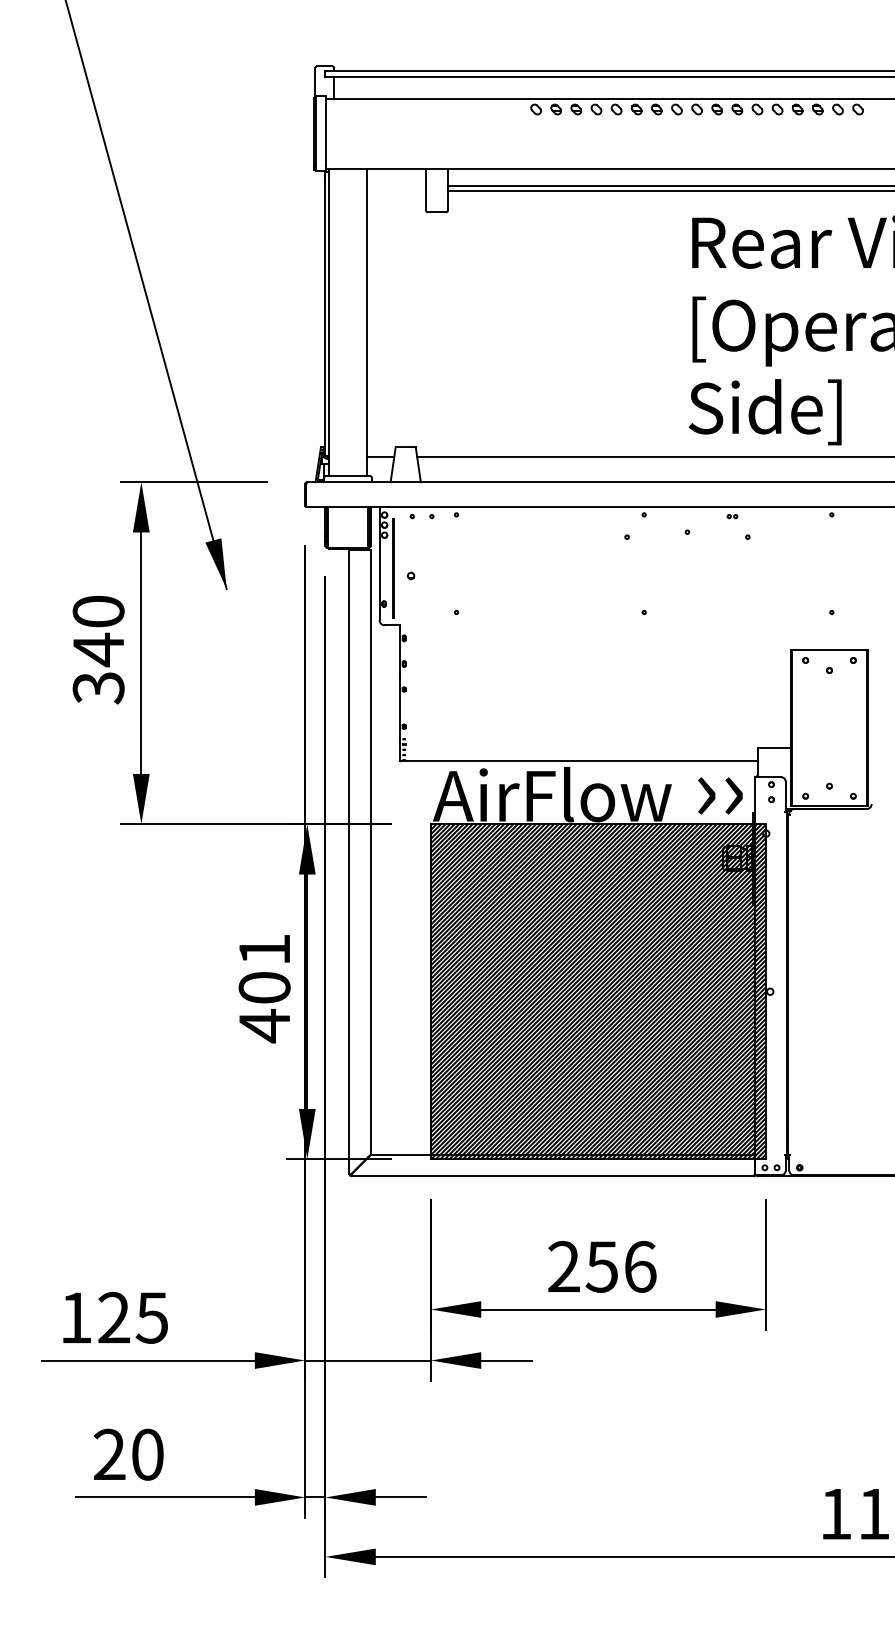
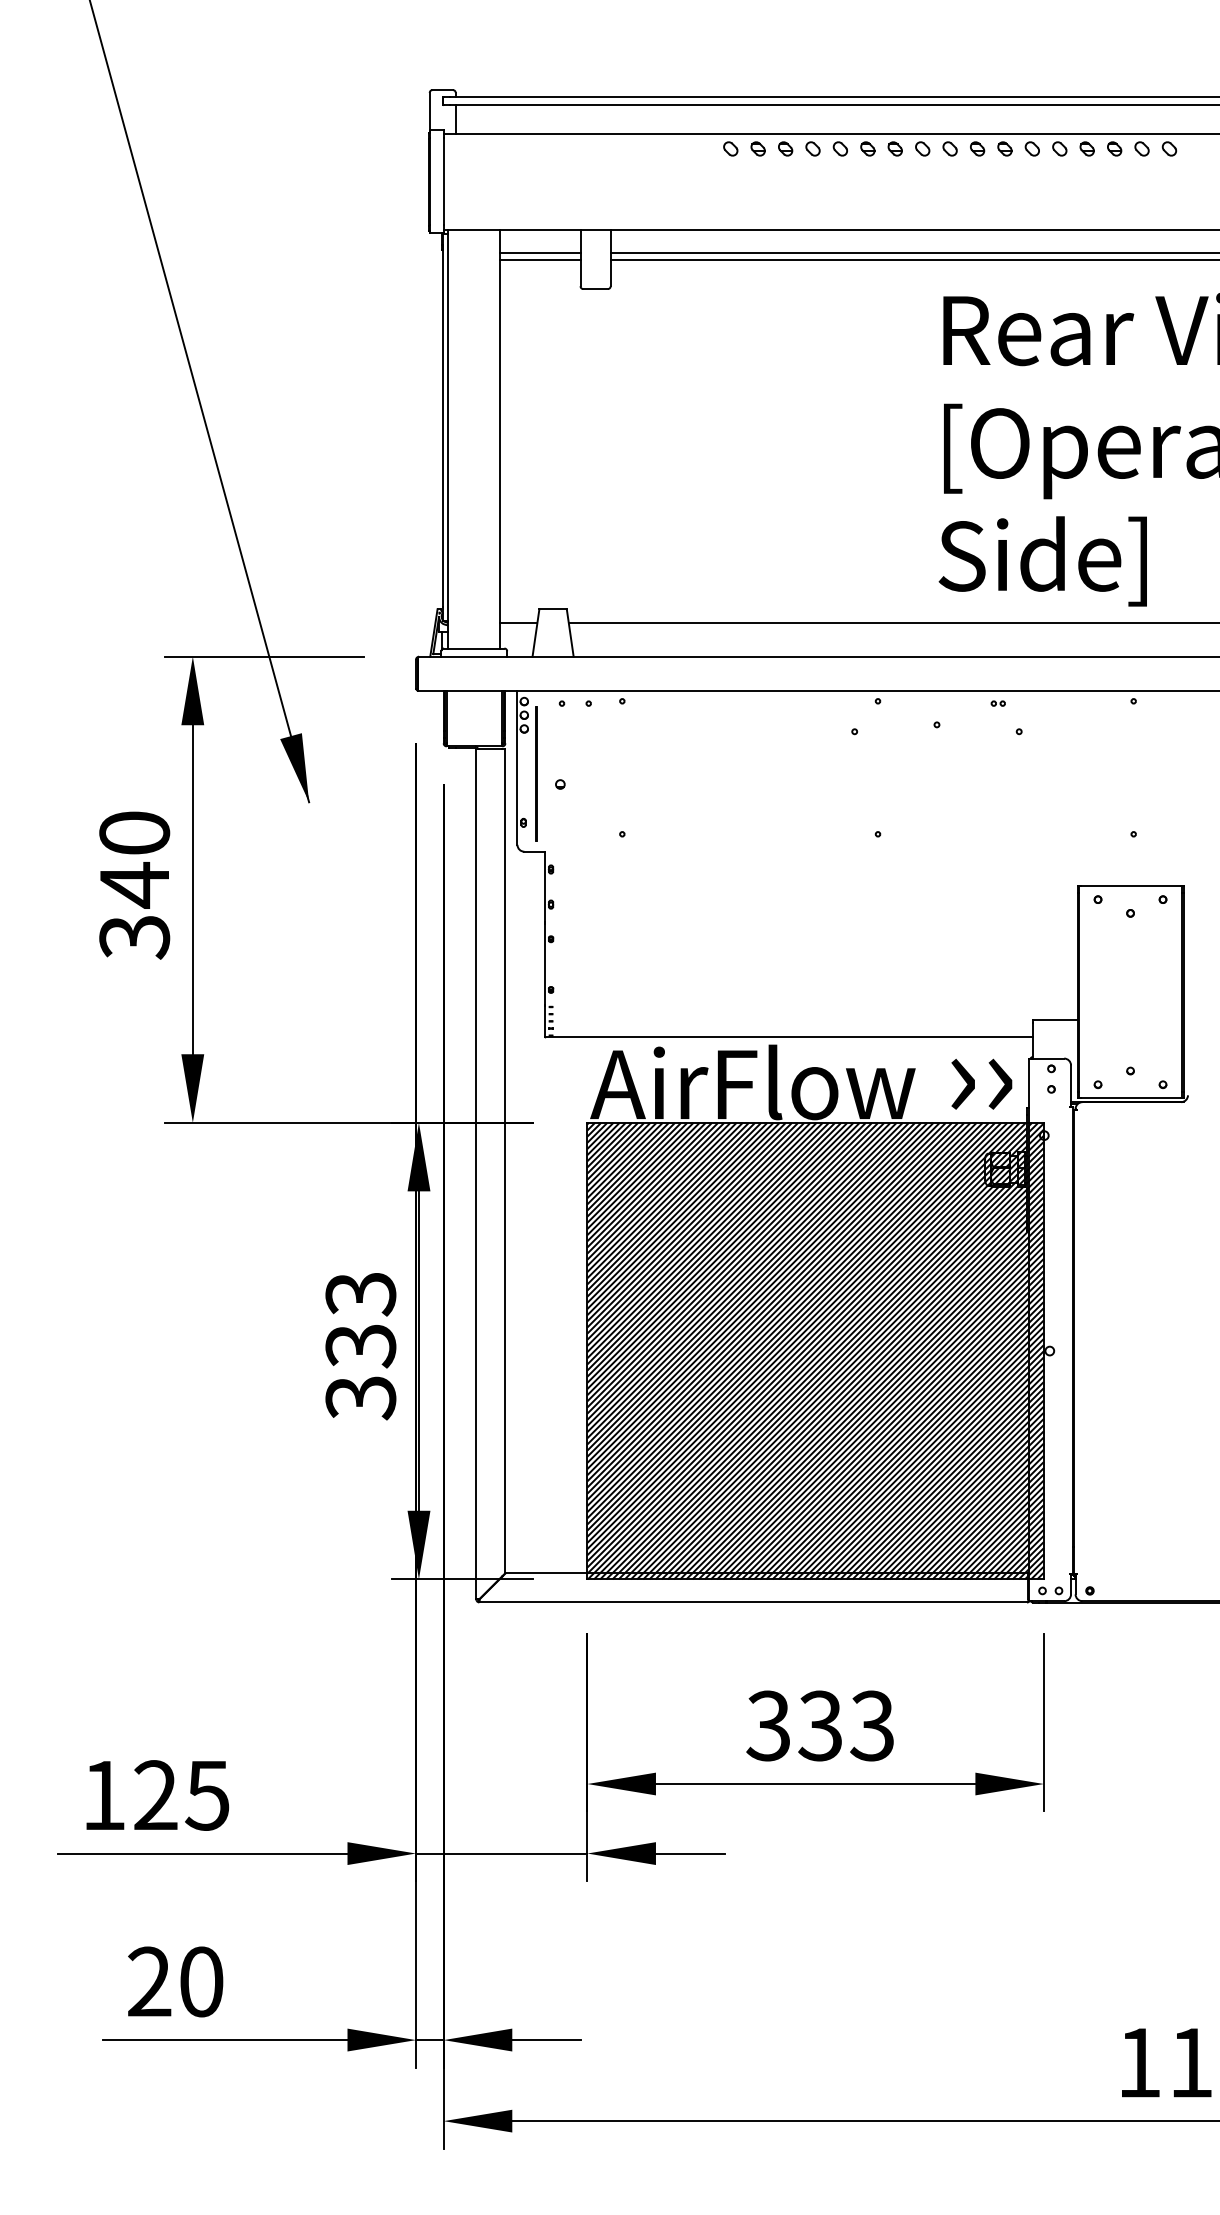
line: (396, 186) -> (540, 253), added
line: (396, 190) -> (540, 259), added
text: (264, 989) -> (360, 1347), 401 -> 333
text: (601, 1266) -> (820, 1725), 256 -> 333

